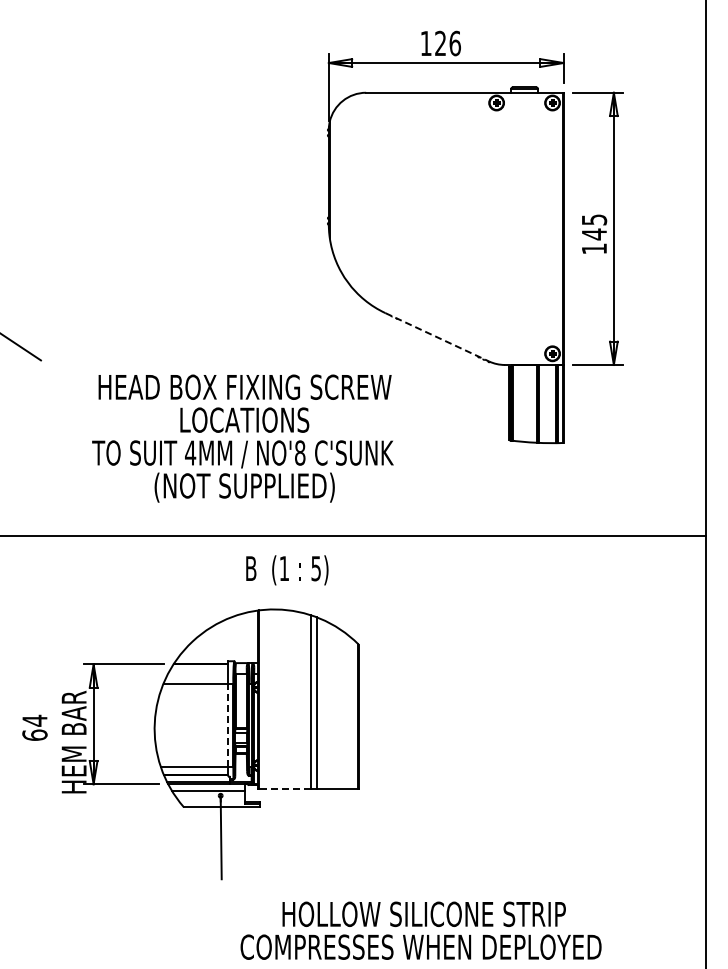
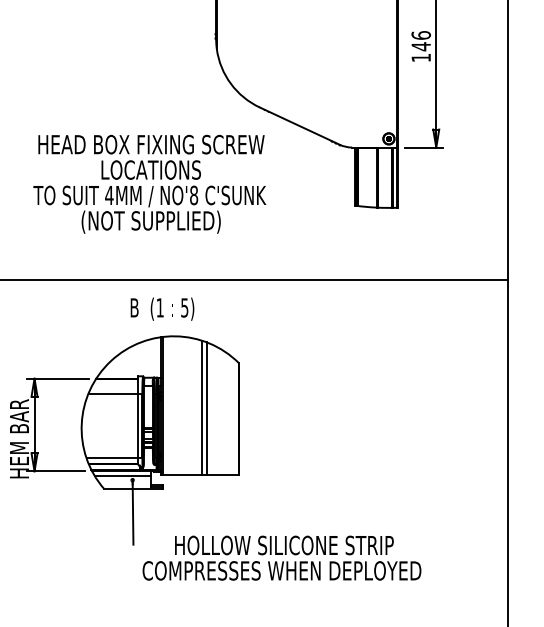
text: (594, 219) -> (421, 35), 145 -> 146
line: (437, 337) -> (300, 126), dashed -> solid
text: (242, 438) -> (149, 184), moved
text: (287, 570) -> (162, 309), moved
line: (228, 725) -> (138, 425), dashed -> solid
line: (285, 789) -> (182, 475), dashed -> solid
text: (420, 930) -> (281, 557), moved

